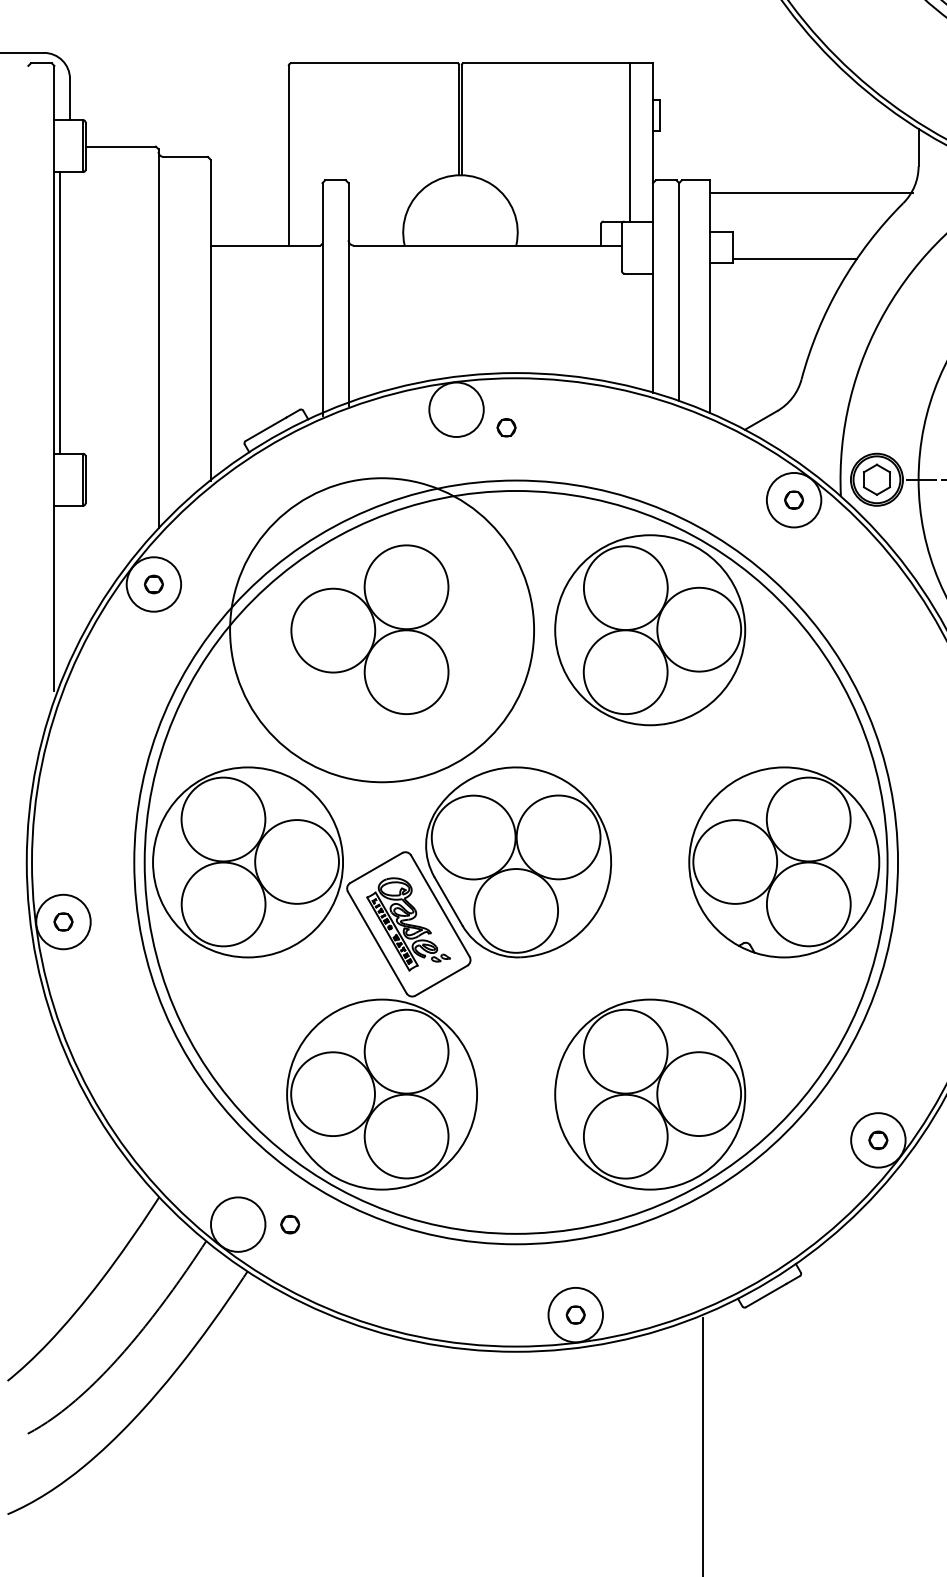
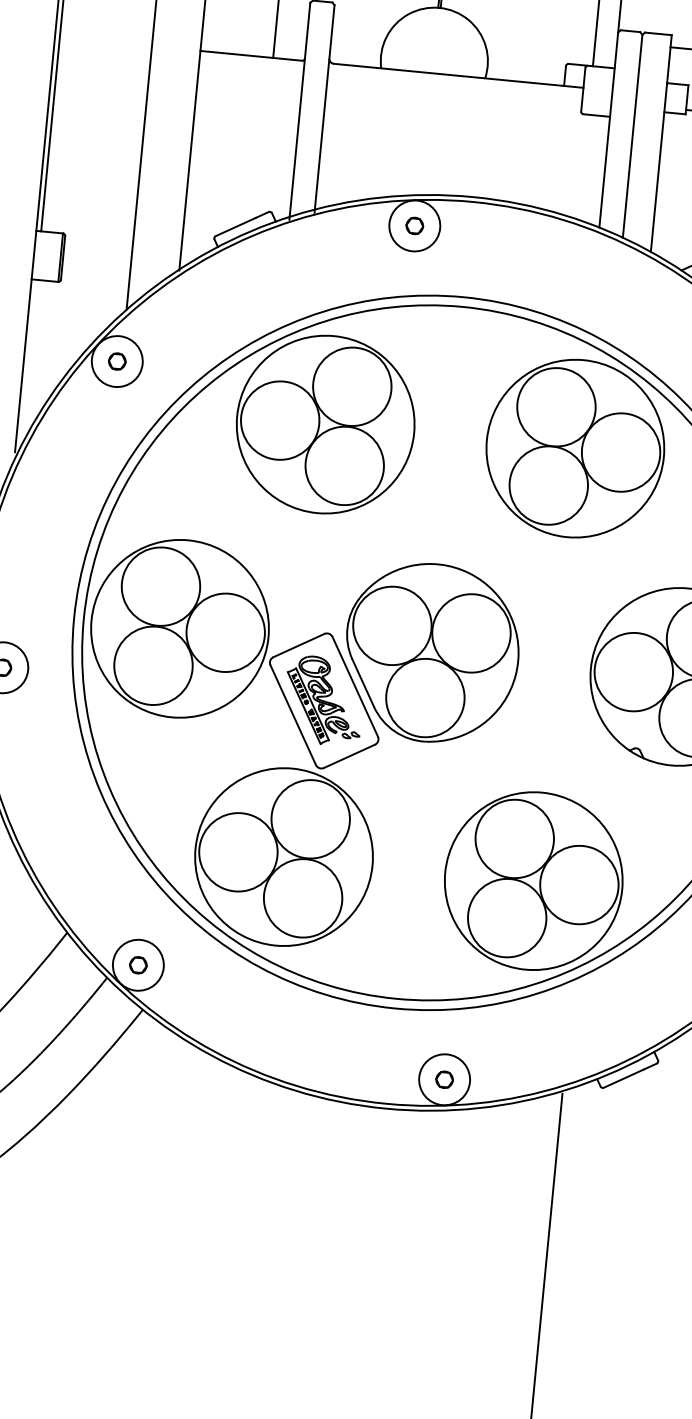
part: (506, 427) -> (414, 225), moved
circle: (382, 630) -> (326, 424), size x0.62
part: (290, 1224) -> (138, 965), moved

